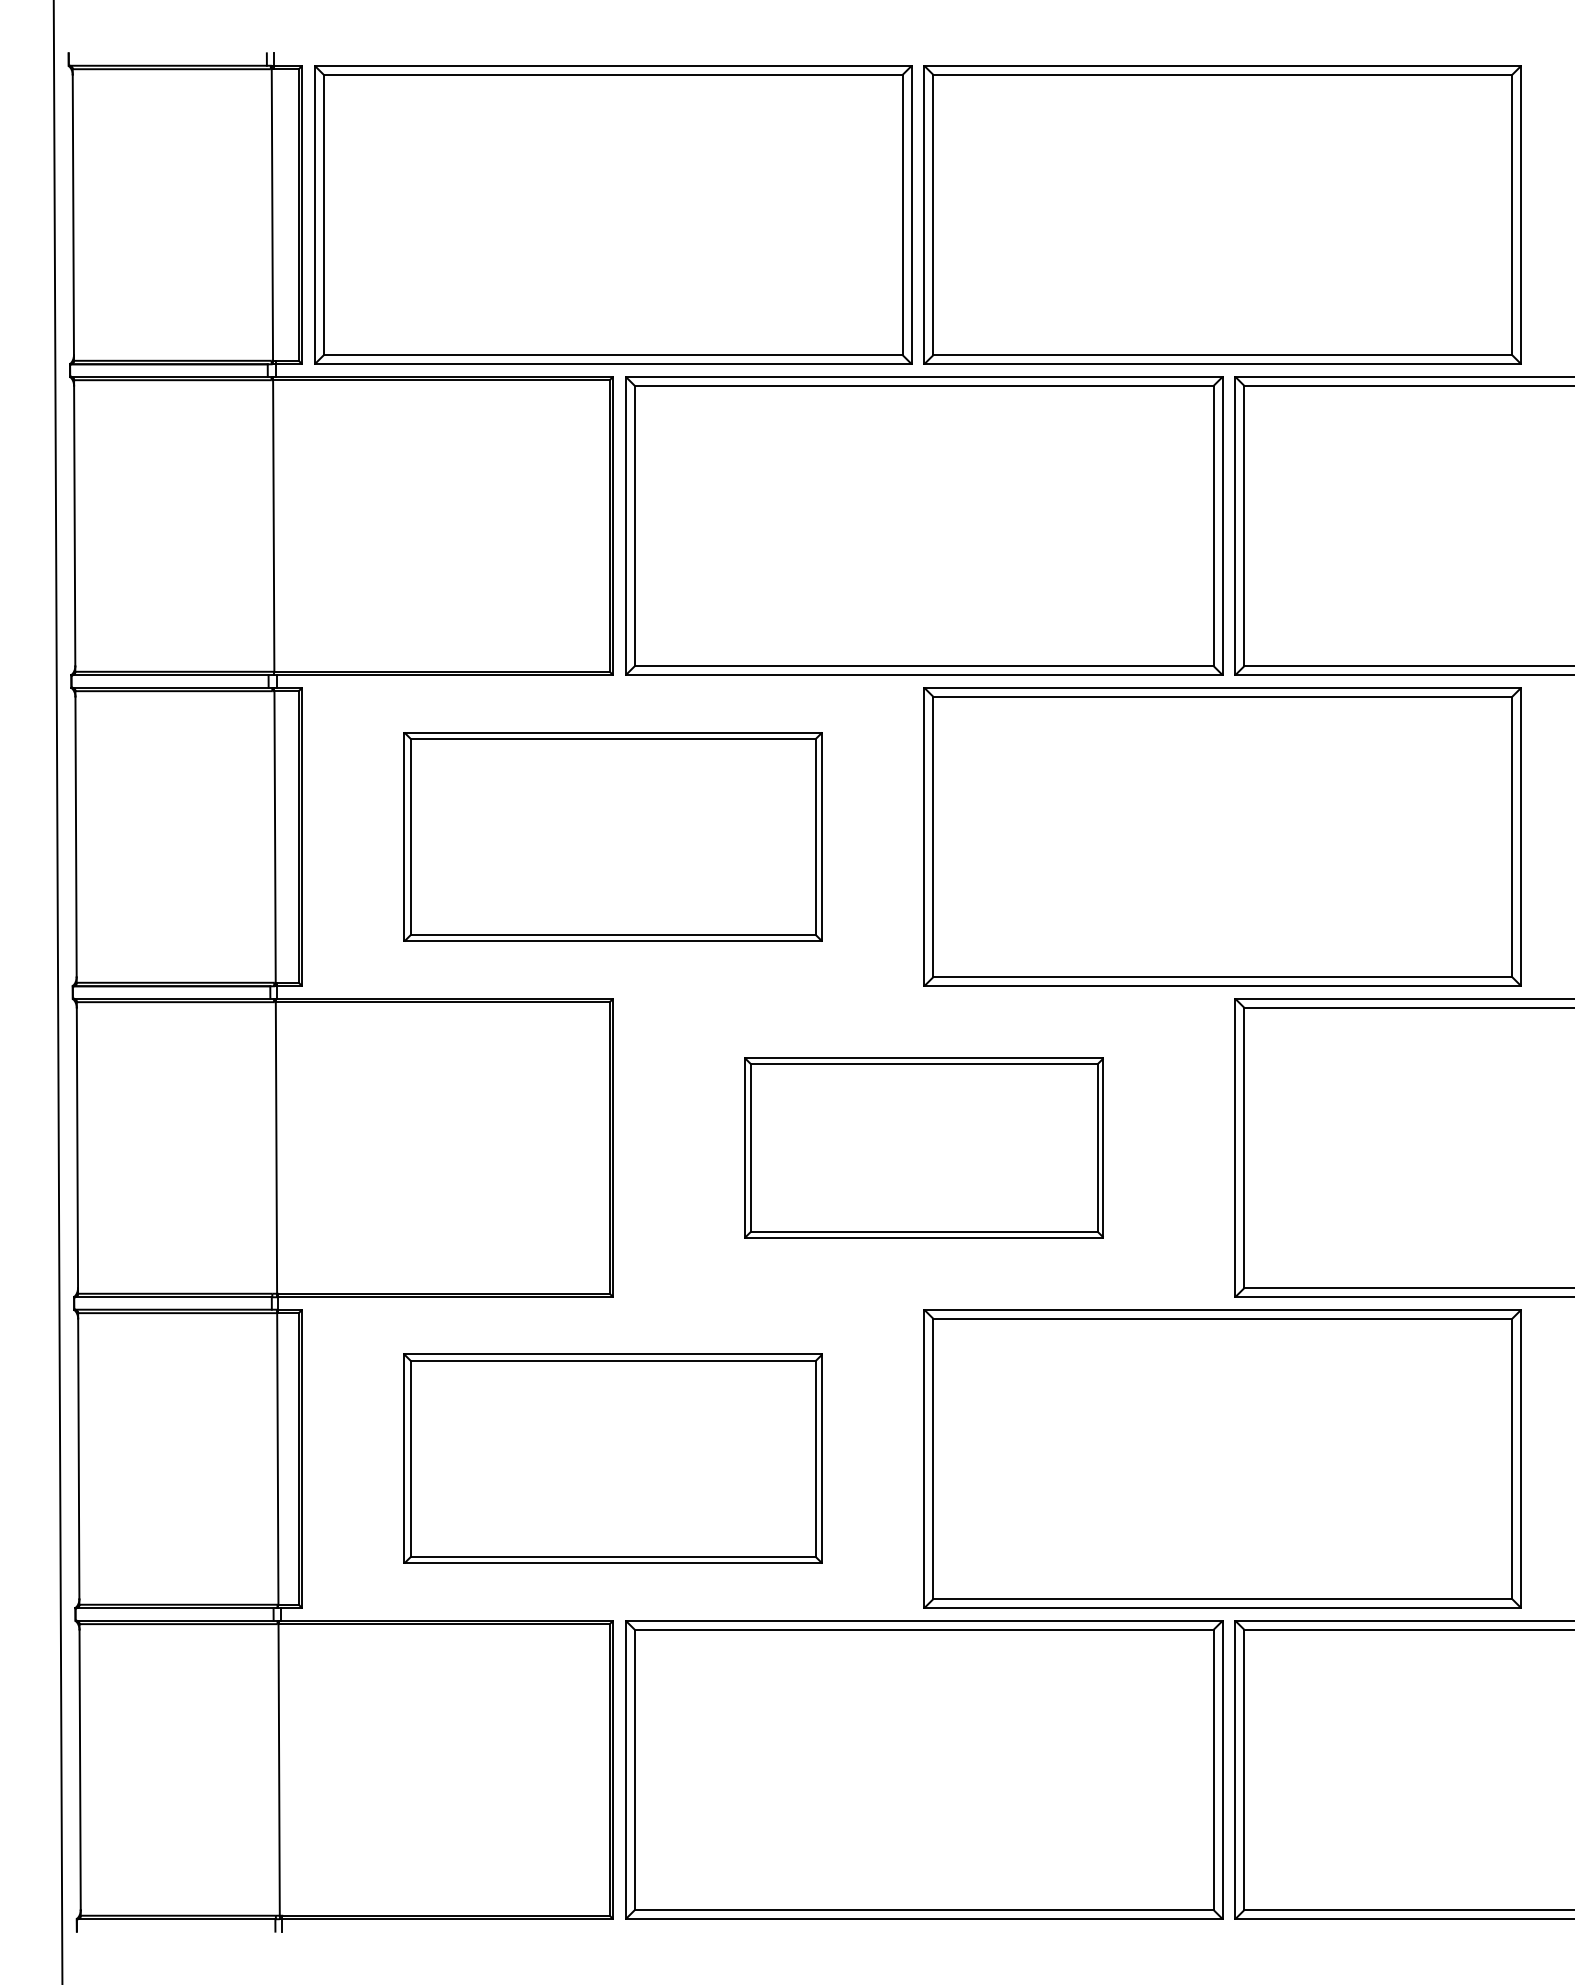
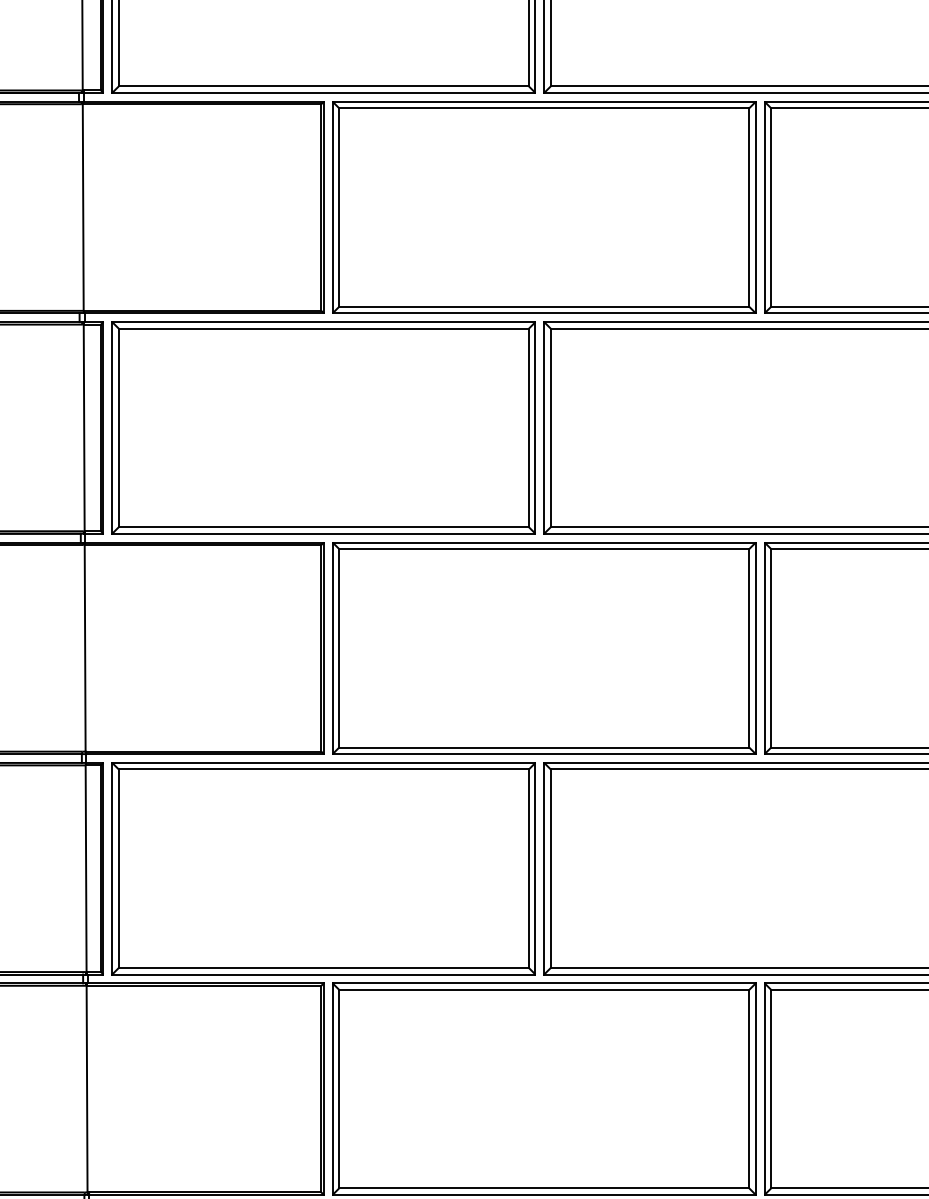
part: (613, 836) -> (324, 427), size x1.43
part: (924, 1147) -> (544, 647), size x1.67
part: (613, 1458) -> (324, 868), size x1.43

